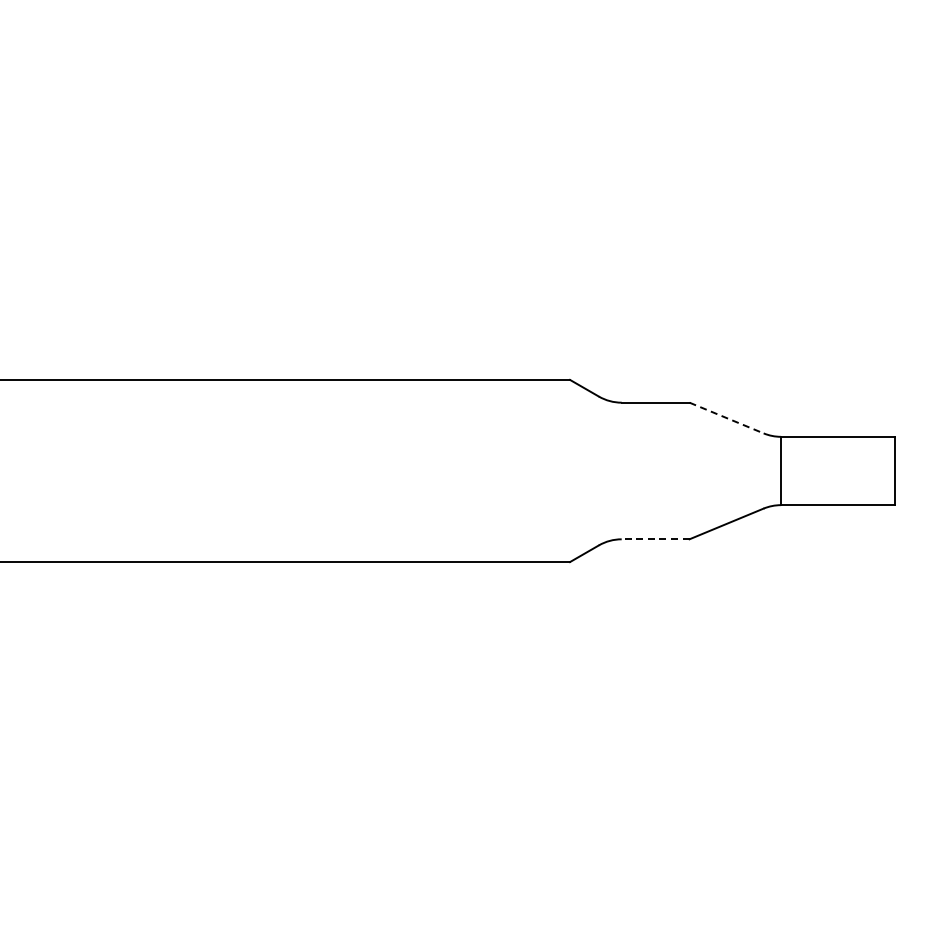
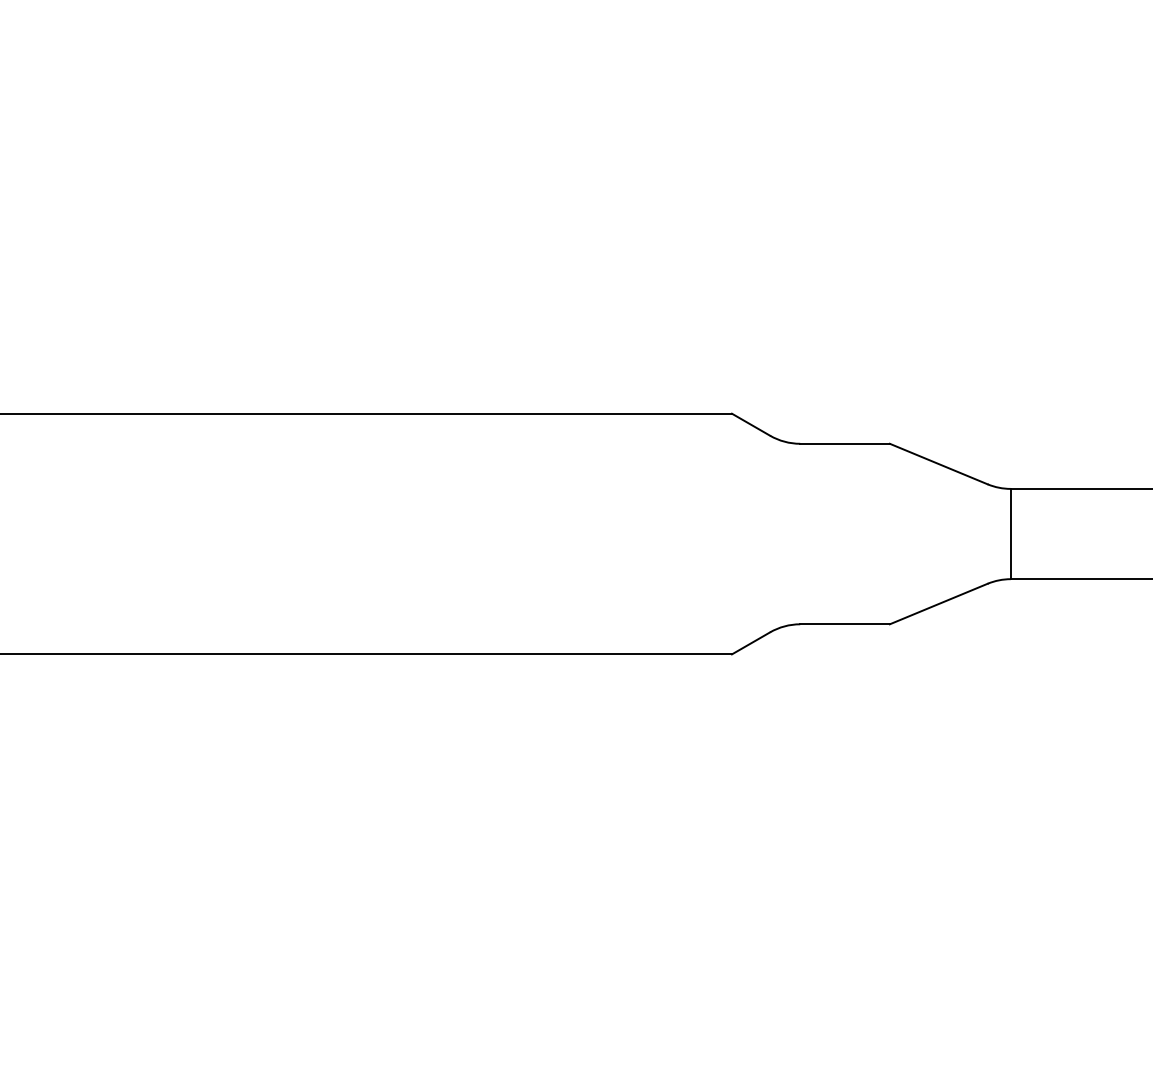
line: (727, 418) -> (940, 464), dashed -> solid
line: (655, 539) -> (844, 624), dashed -> solid

